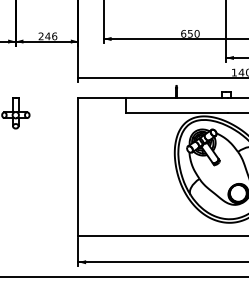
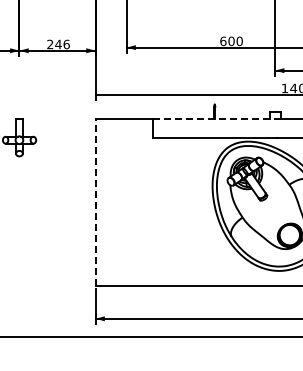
text: (190, 33) -> (231, 41), 650 -> 600
line: (176, 98) -> (214, 119), solid -> dashed
line: (78, 166) -> (95, 202), solid -> dashed

